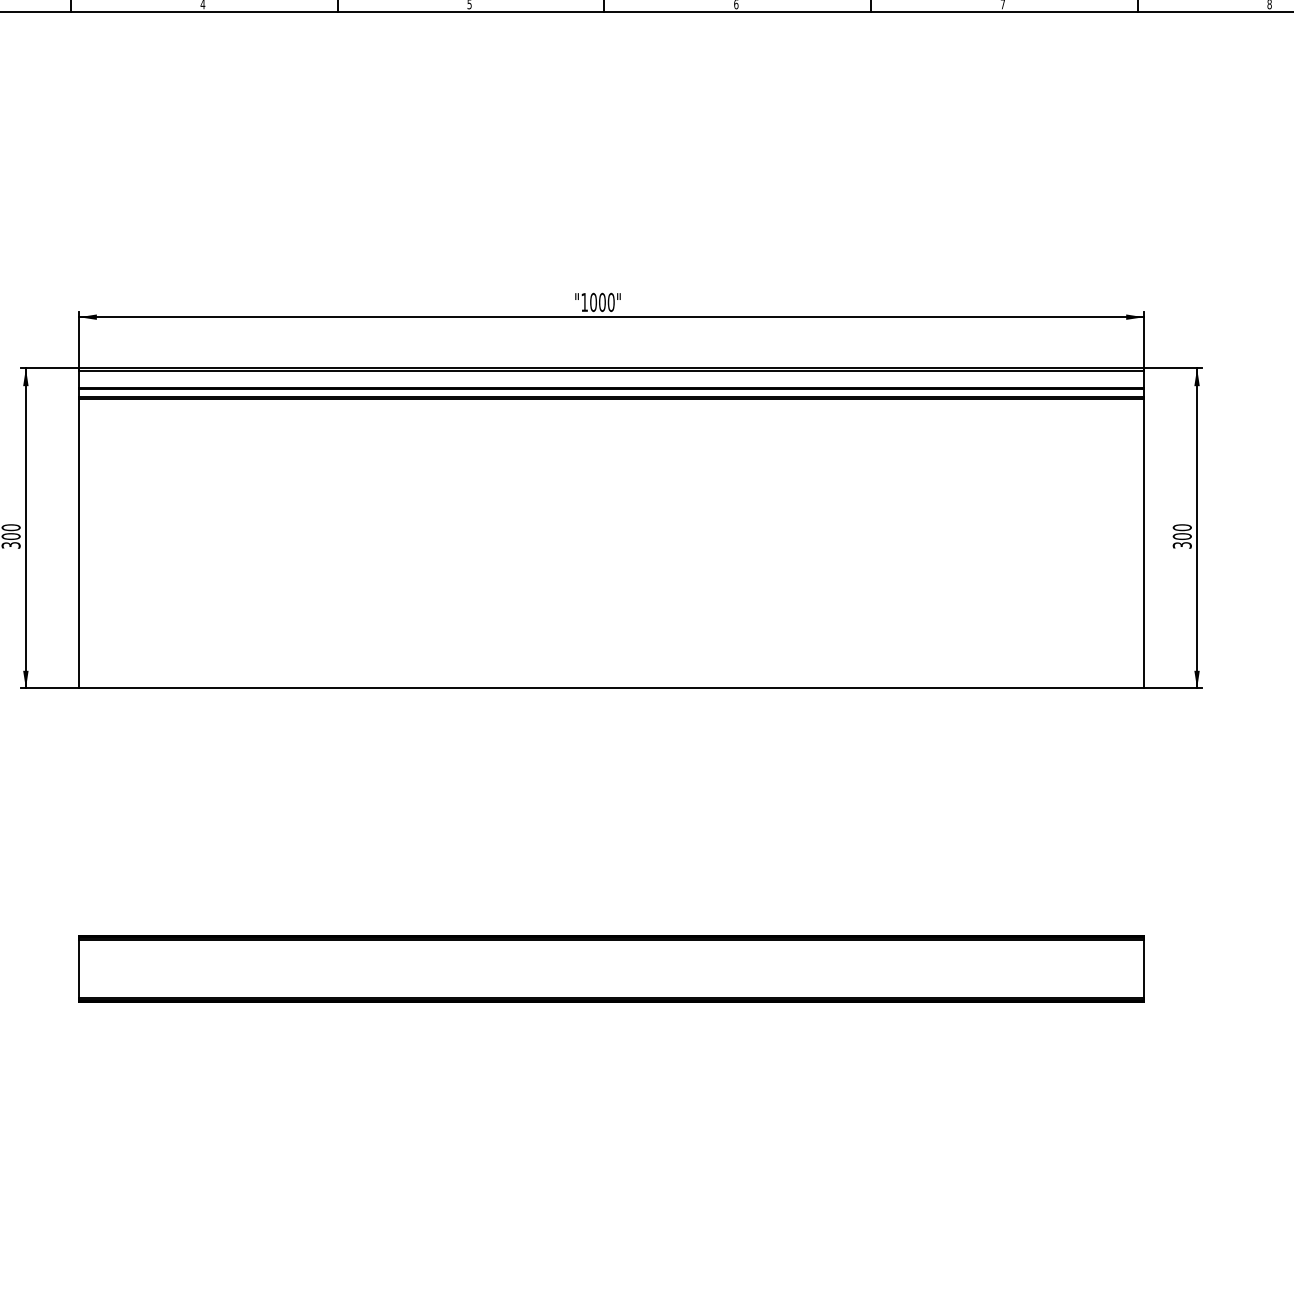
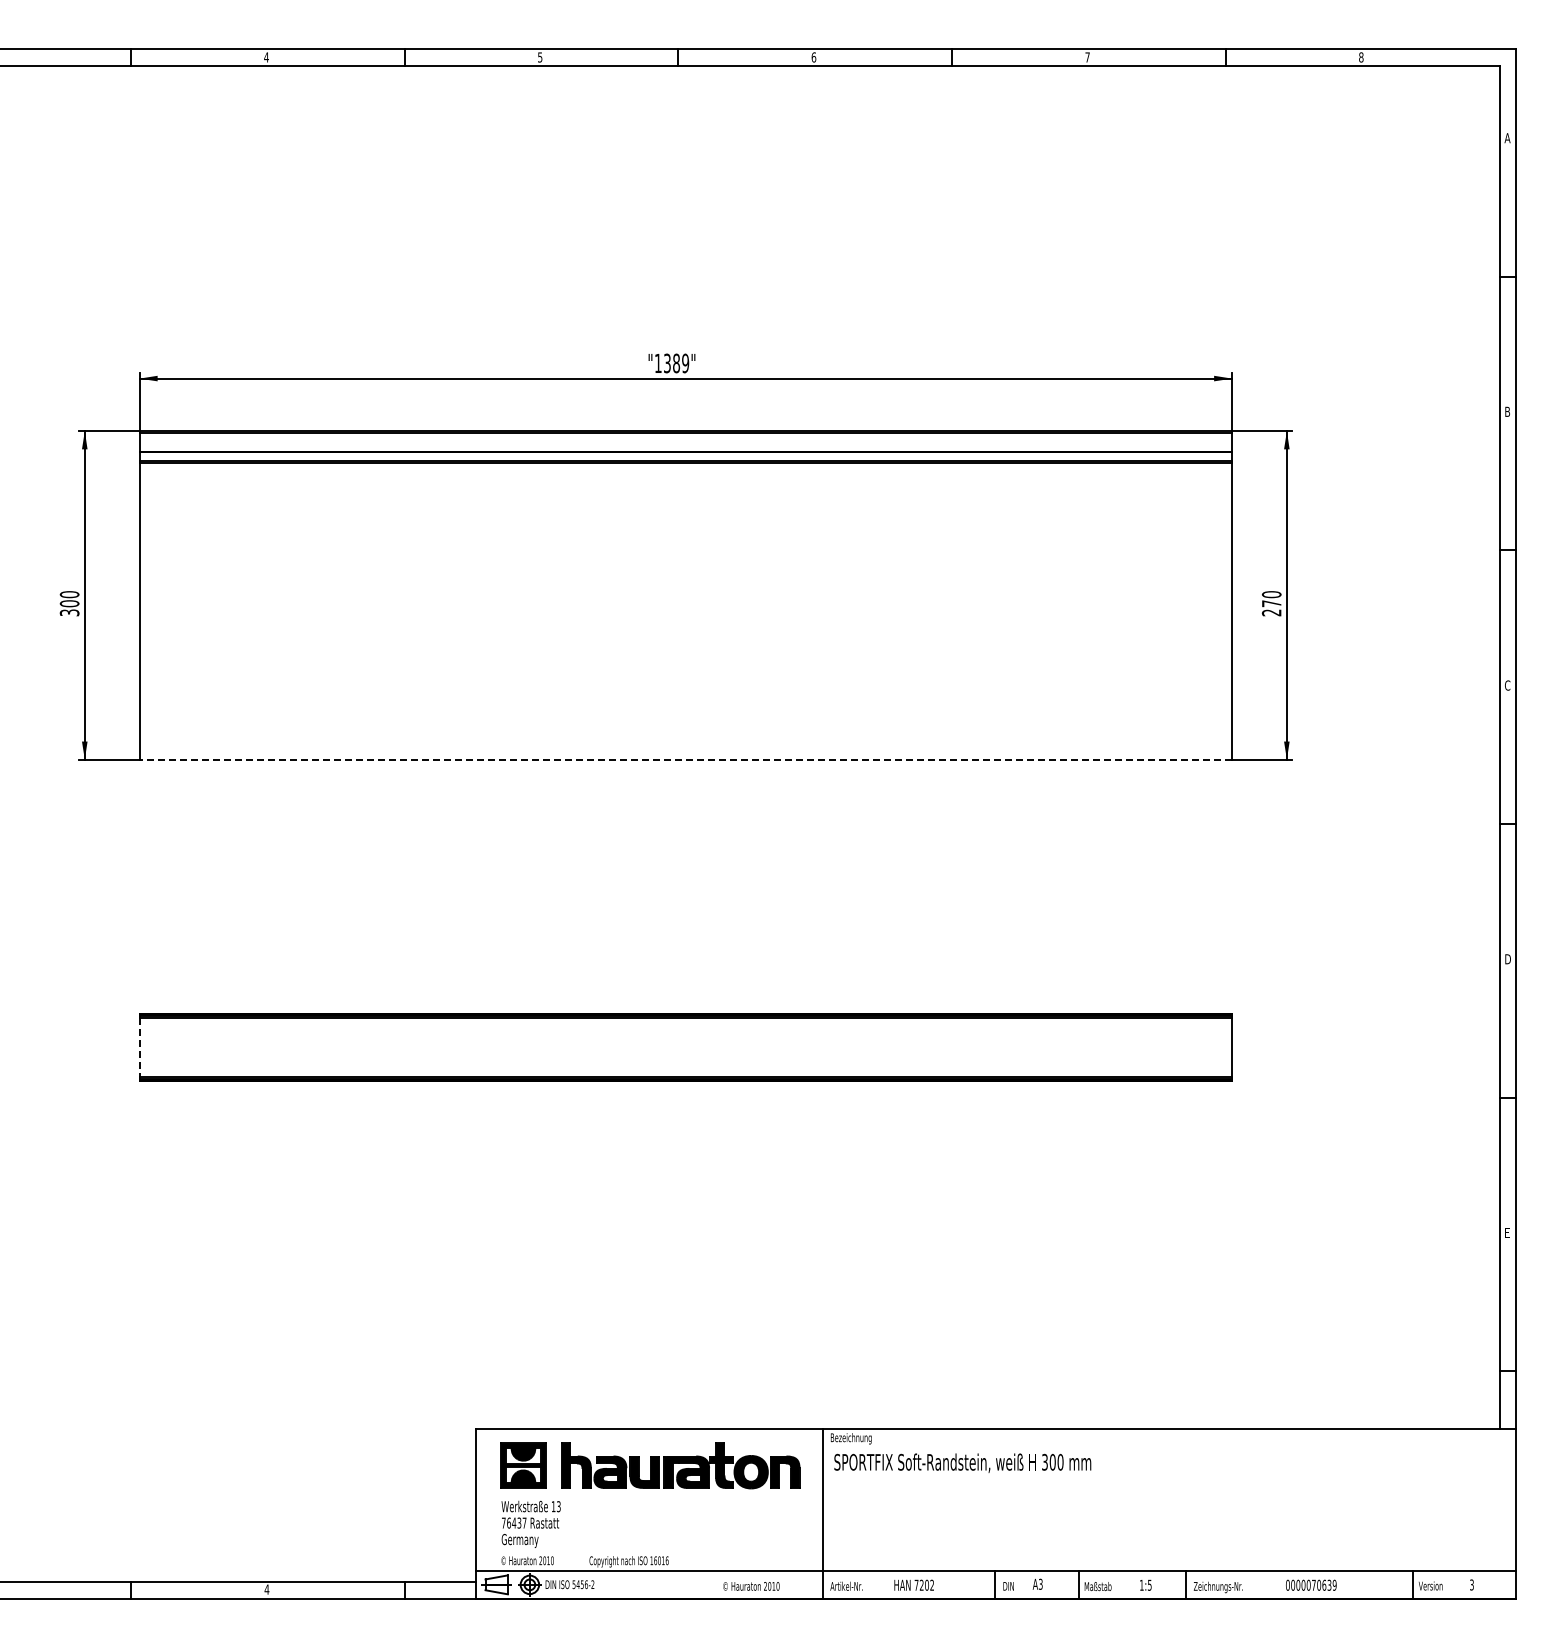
text: (601, 302) -> (675, 363), "1000" -> "1389"
text: (1182, 541) -> (1271, 608), 300 -> 270
line: (611, 688) -> (685, 759), solid -> dashed
line: (79, 968) -> (139, 1047), solid -> dashed

